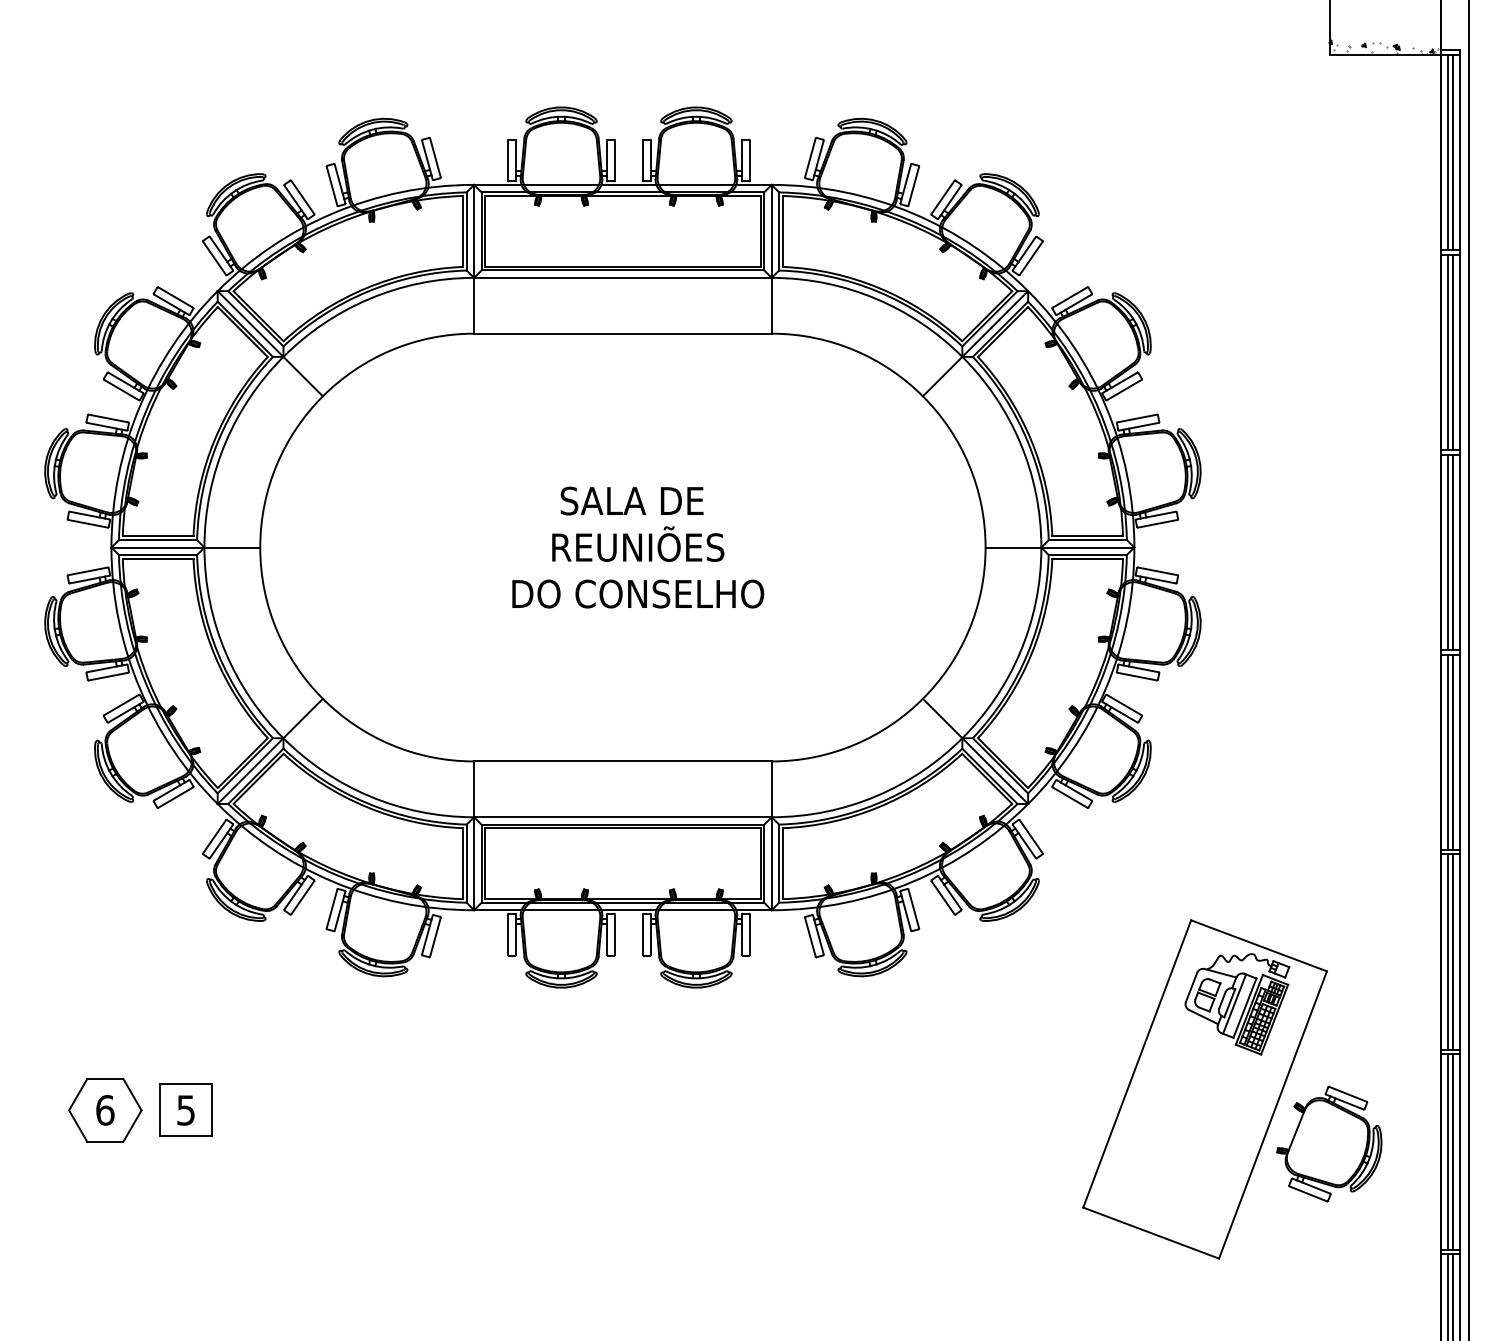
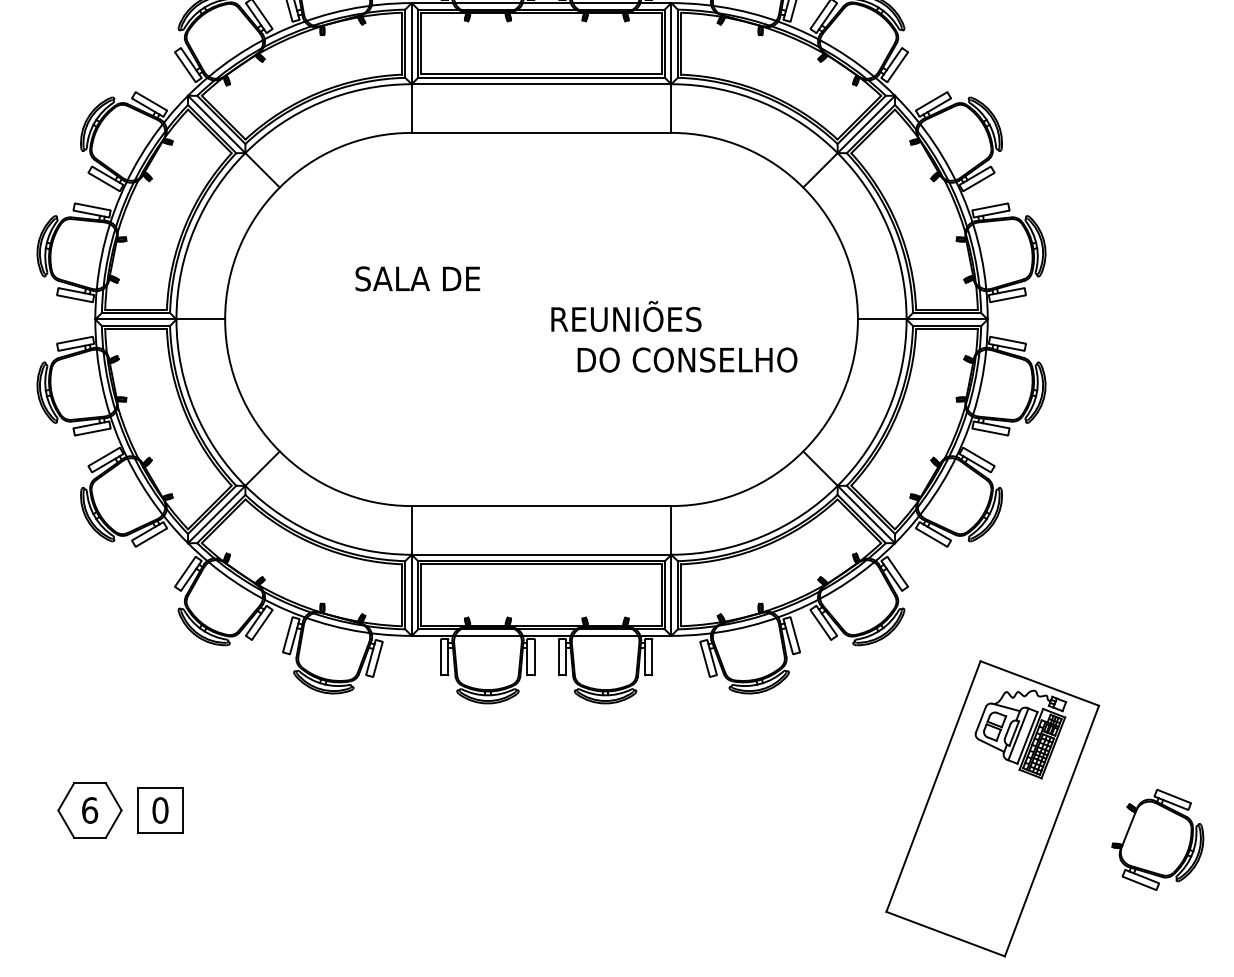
text: (631, 500) -> (417, 278), moved
text: (638, 543) -> (626, 315), moved
text: (638, 593) -> (687, 359), moved
part: (1204, 1089) -> (992, 808), moved
text: (186, 1110) -> (160, 810), 5 -> 0

